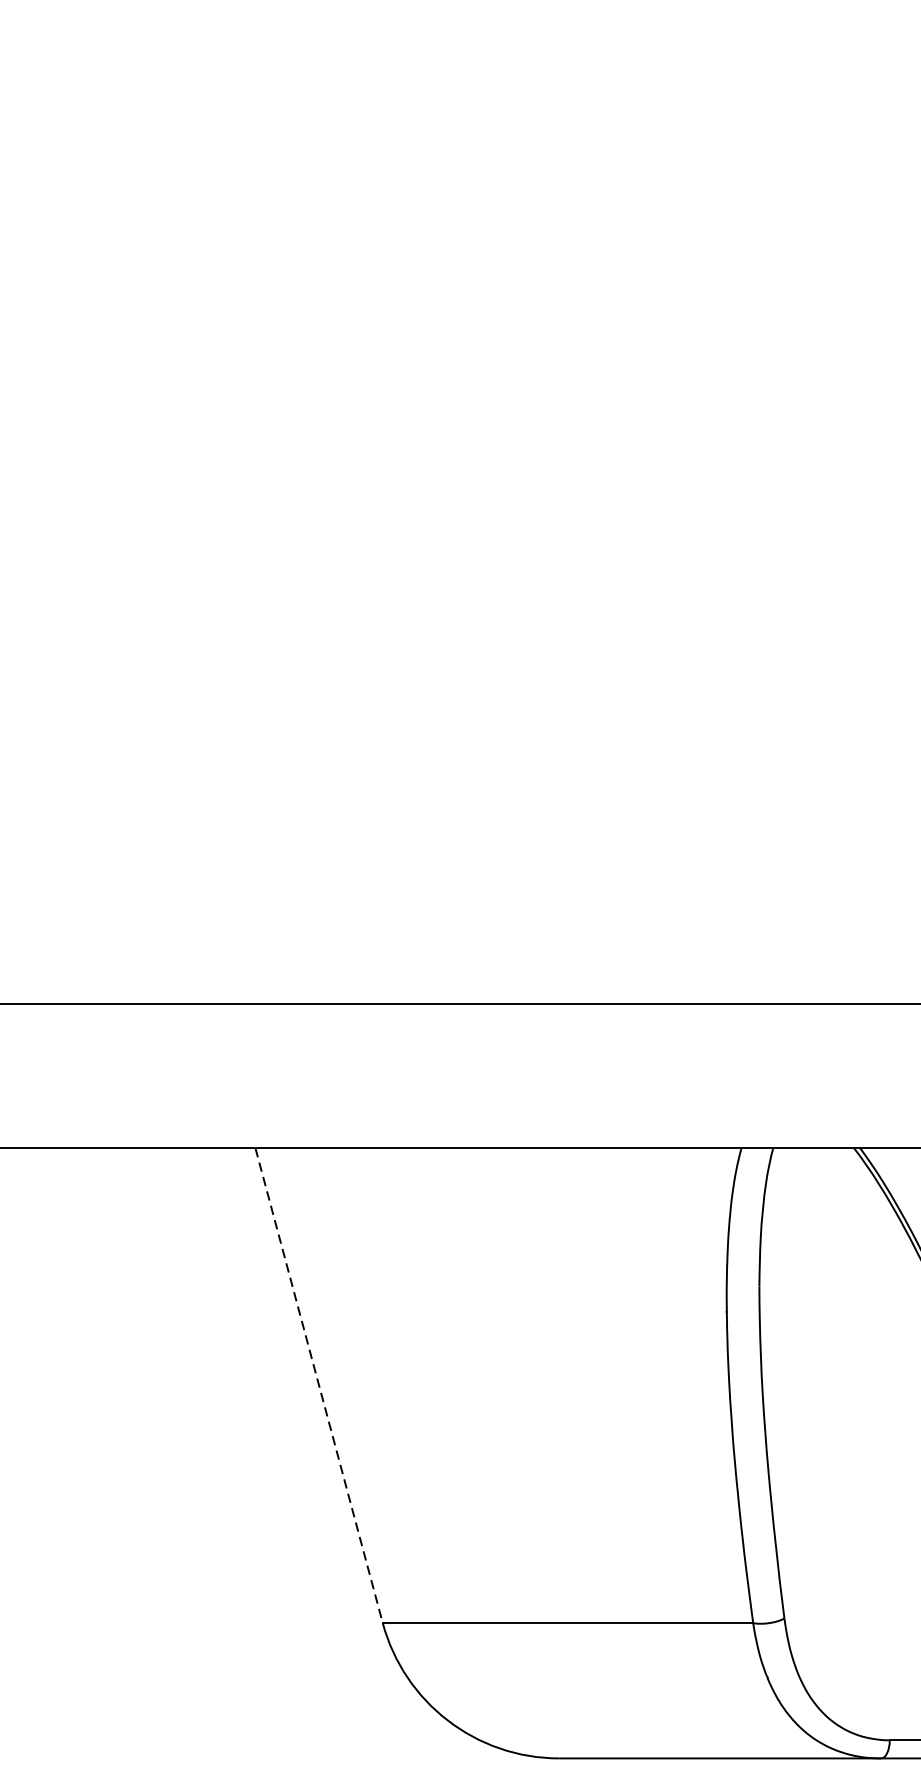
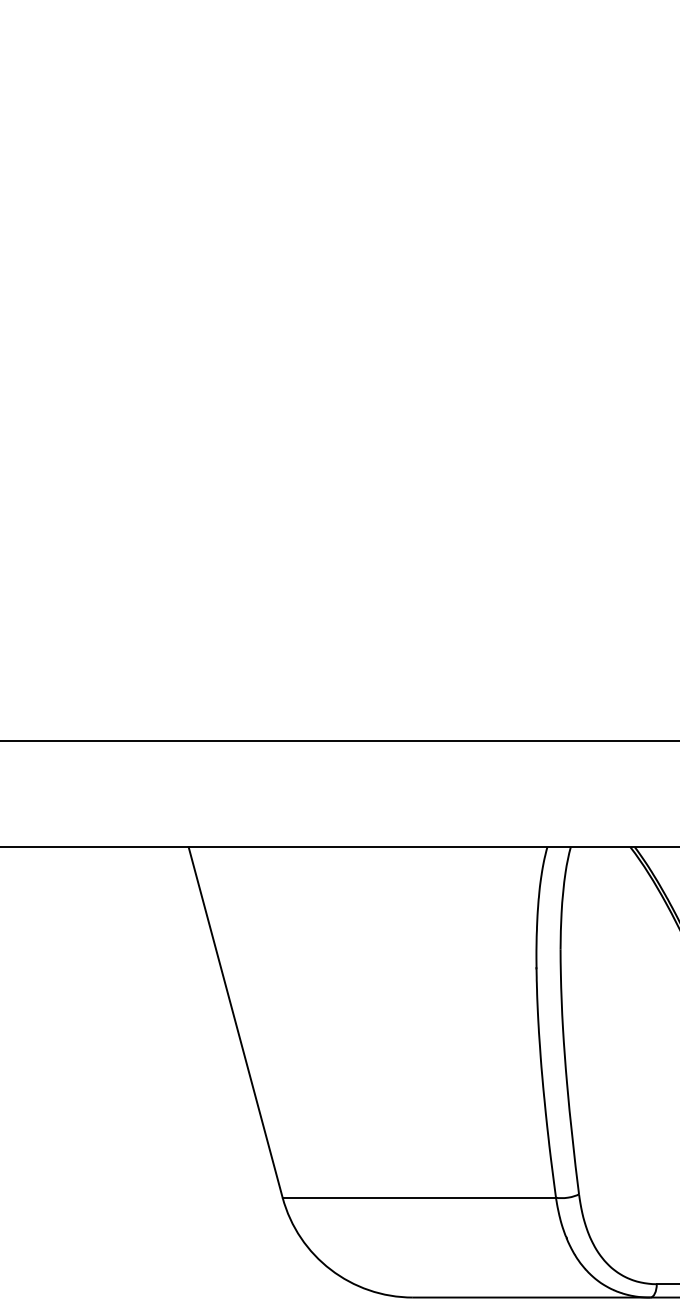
line: (318, 1385) -> (235, 1022), dashed -> solid

